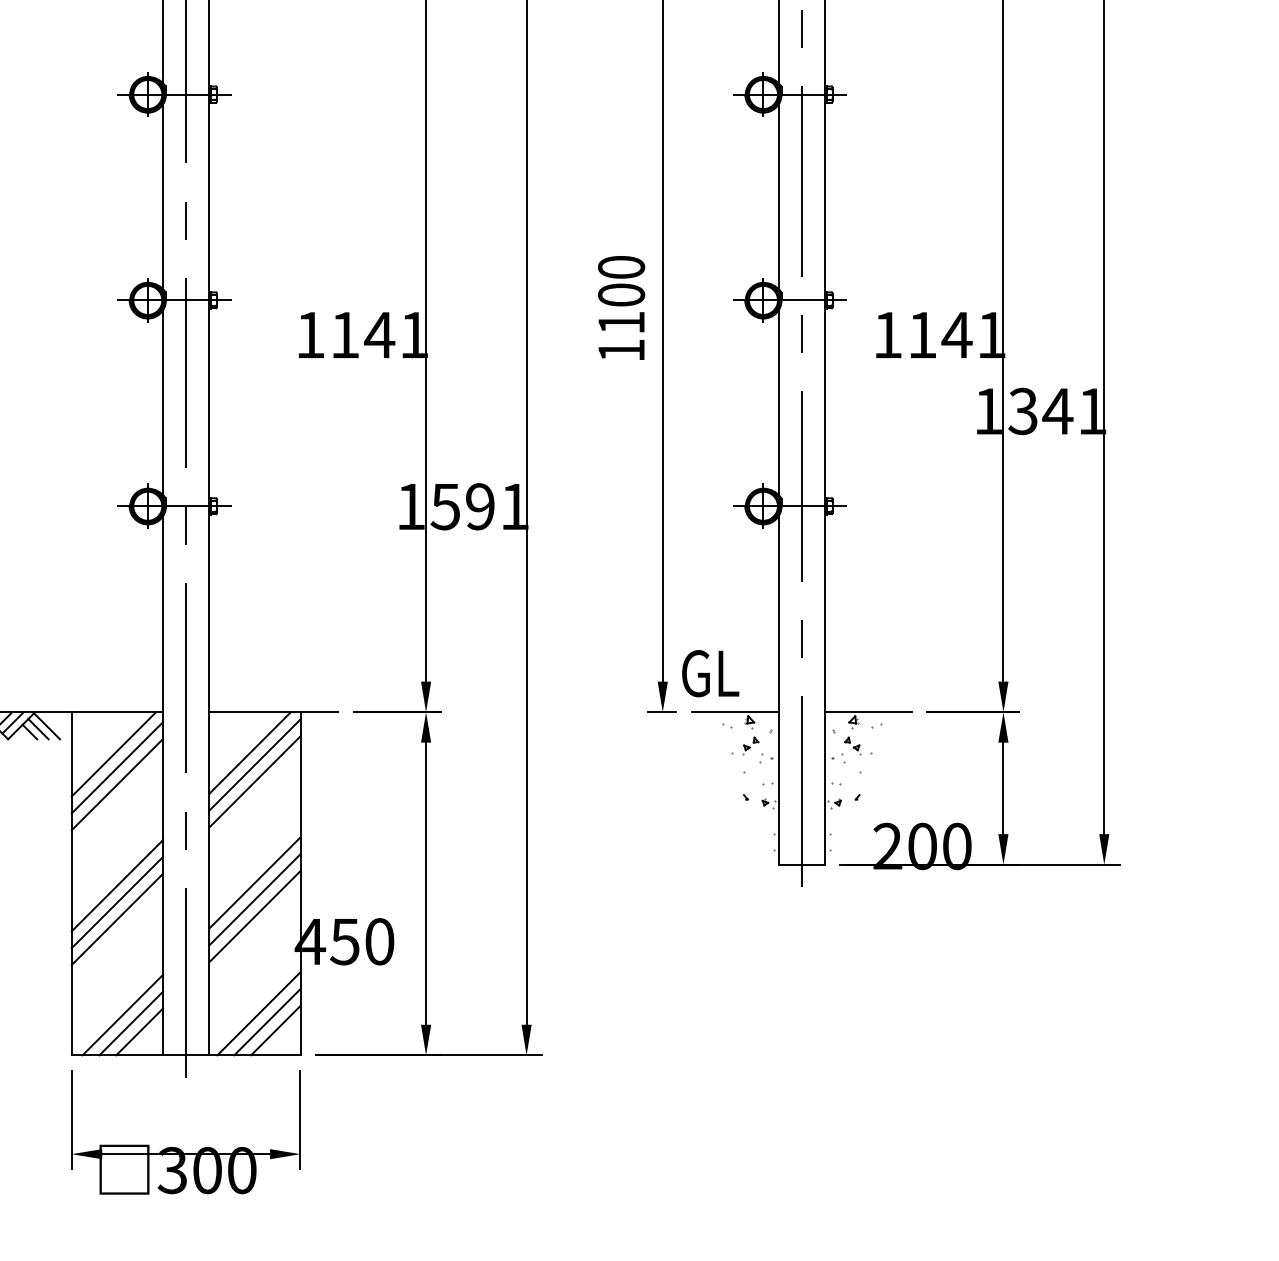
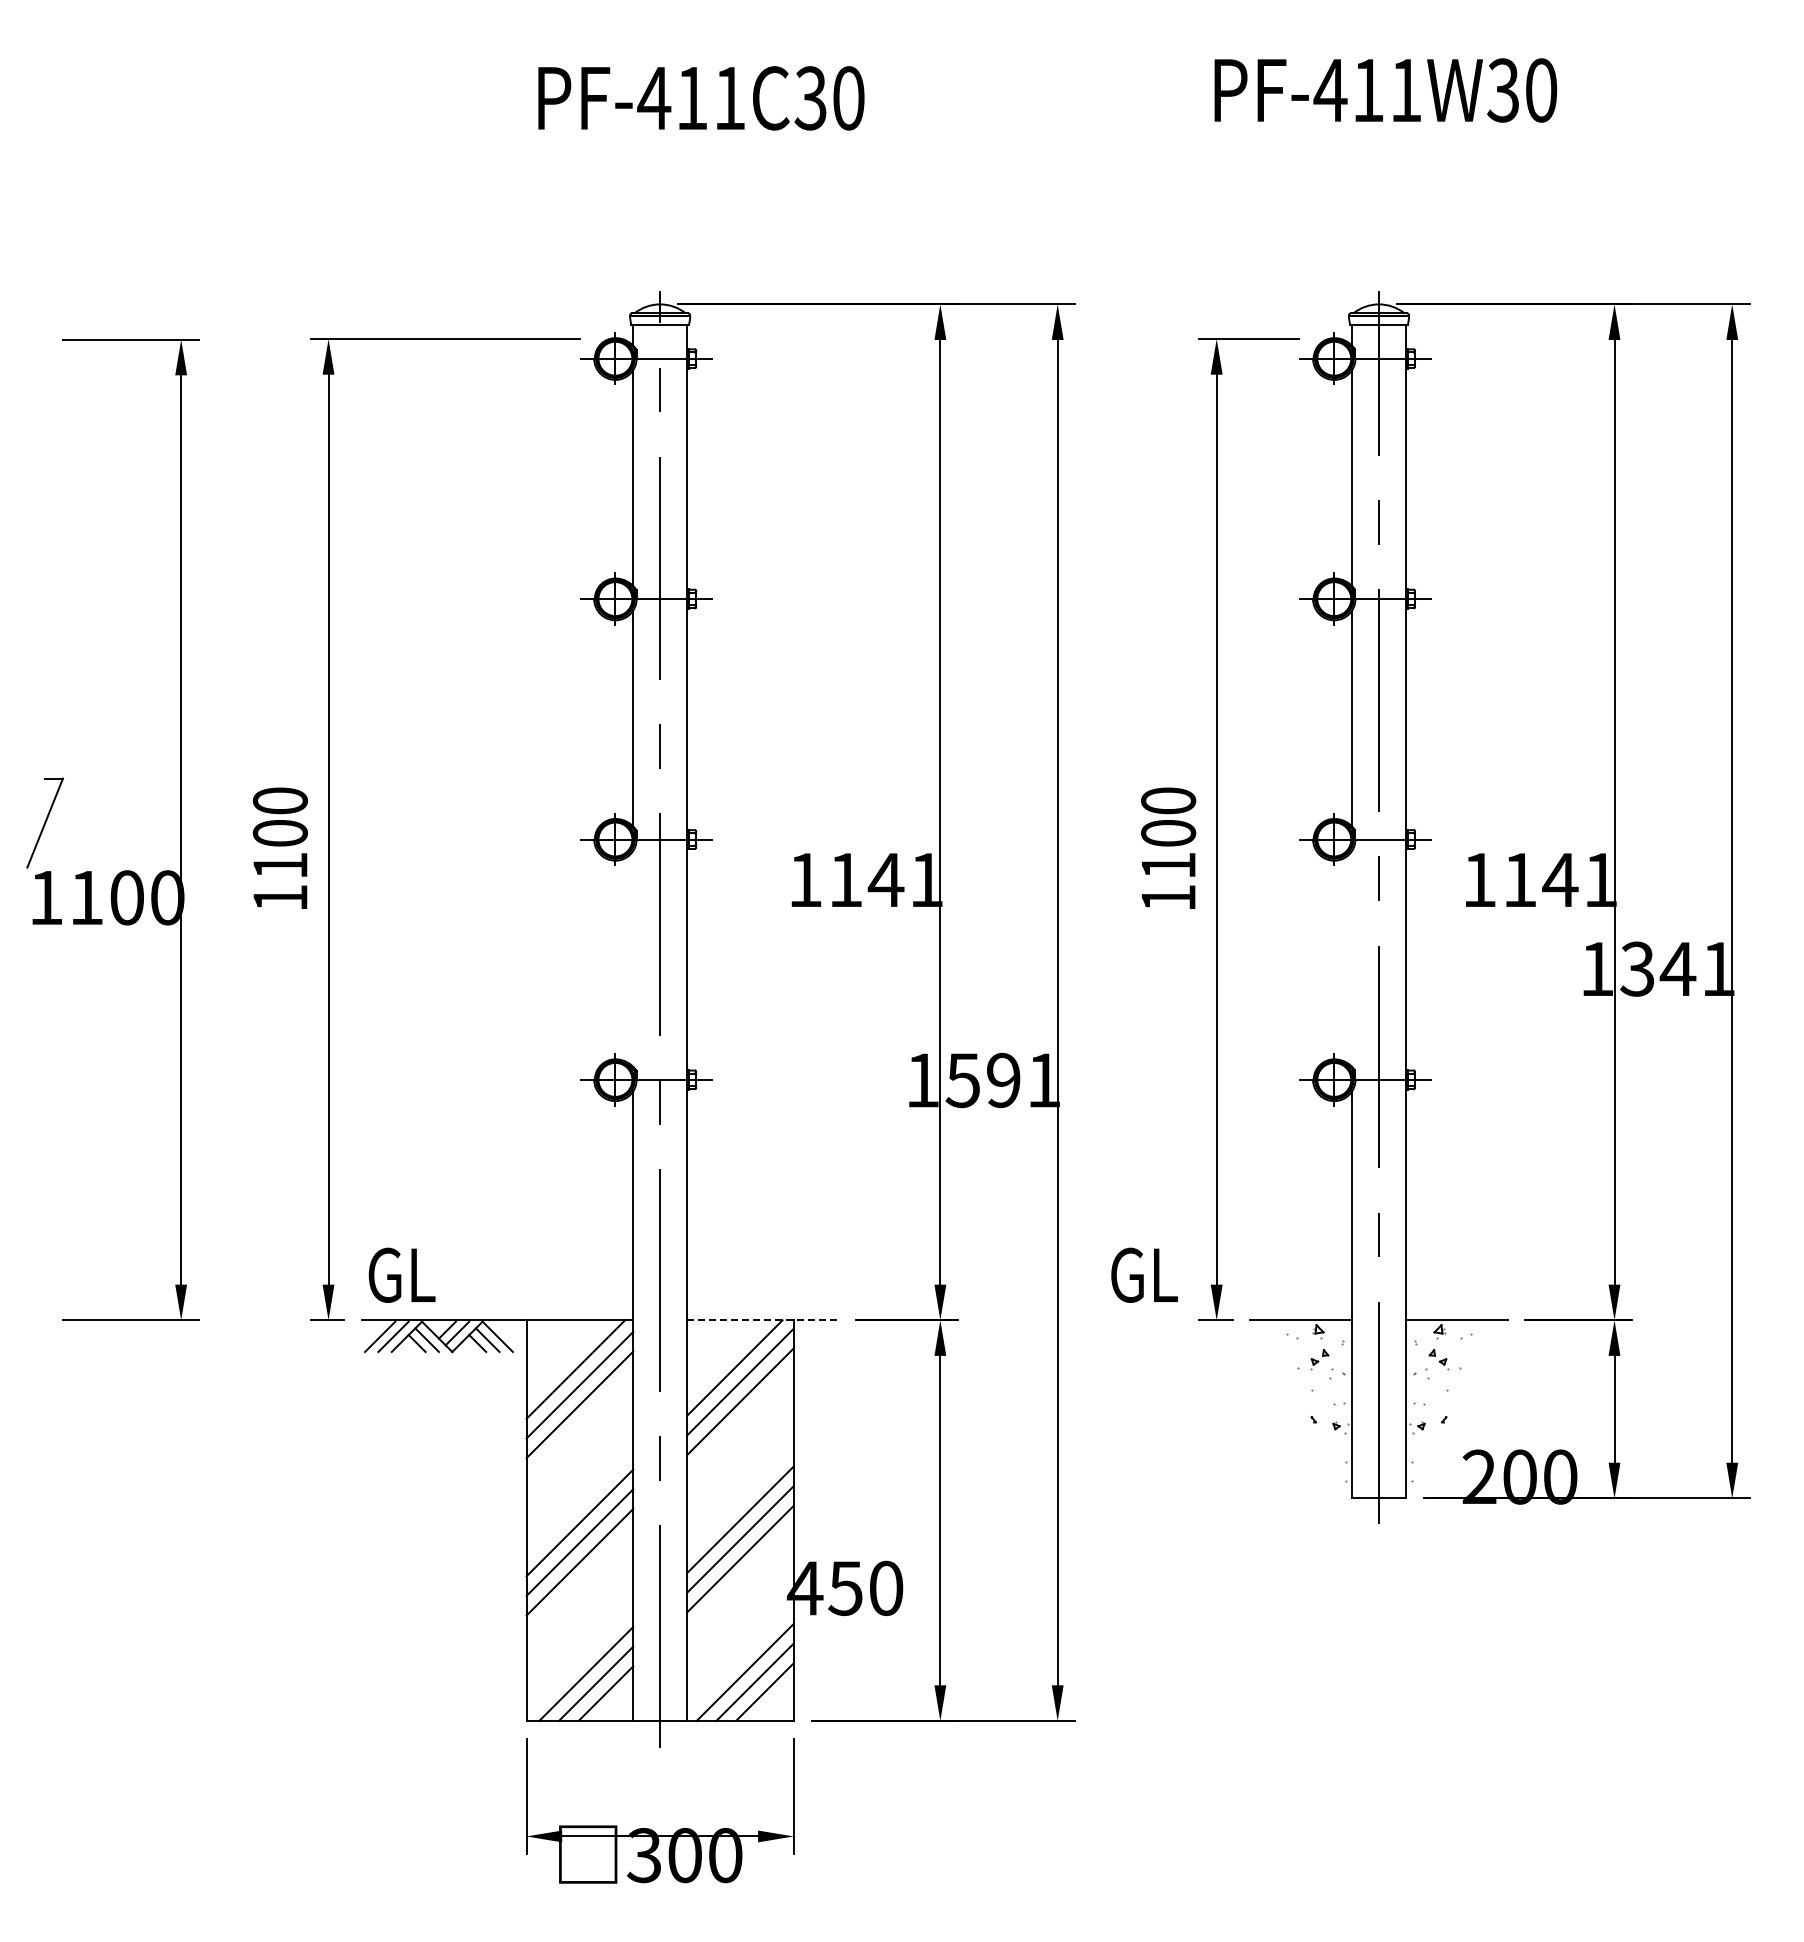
line: (163, 402) -> (633, 958), removed
line: (779, 402) -> (1352, 958), removed
text: (710, 672) -> (1144, 1274), moved
line: (274, 712) -> (763, 1320), solid -> dashed

